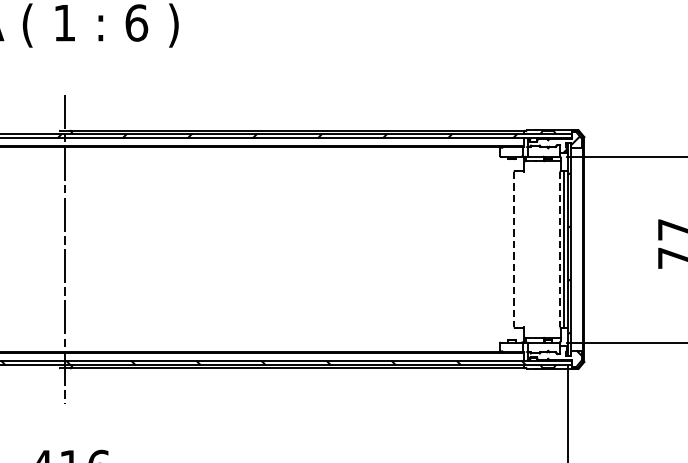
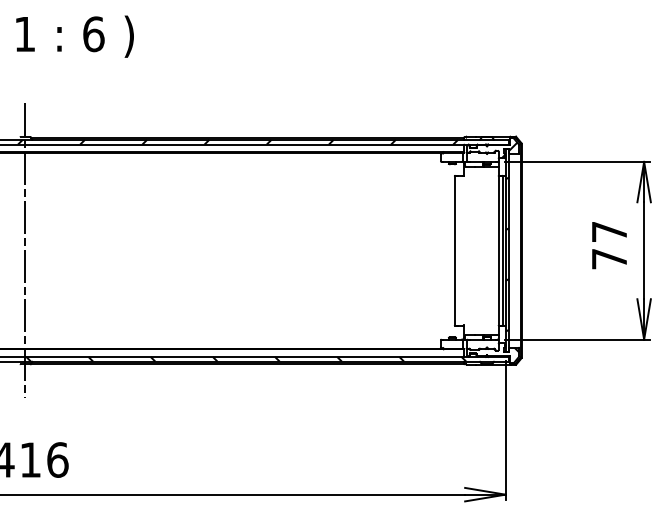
line: (514, 250) -> (454, 251), dashed -> solid
line: (560, 250) -> (498, 251), dashed -> solid

